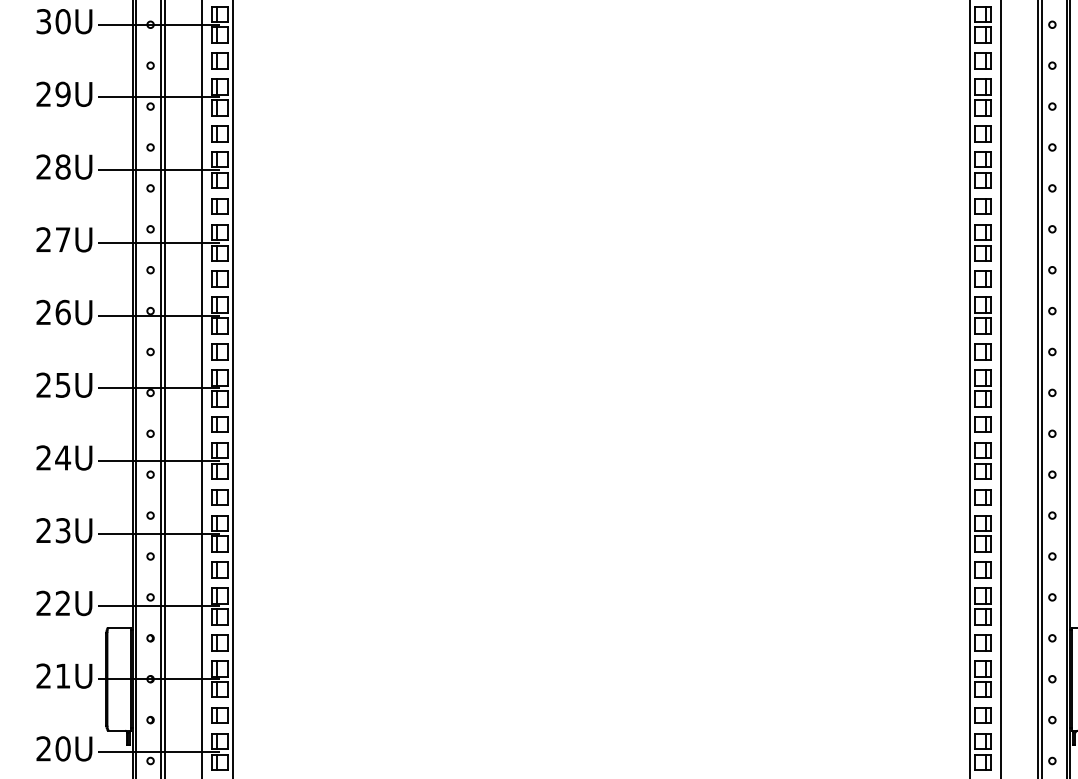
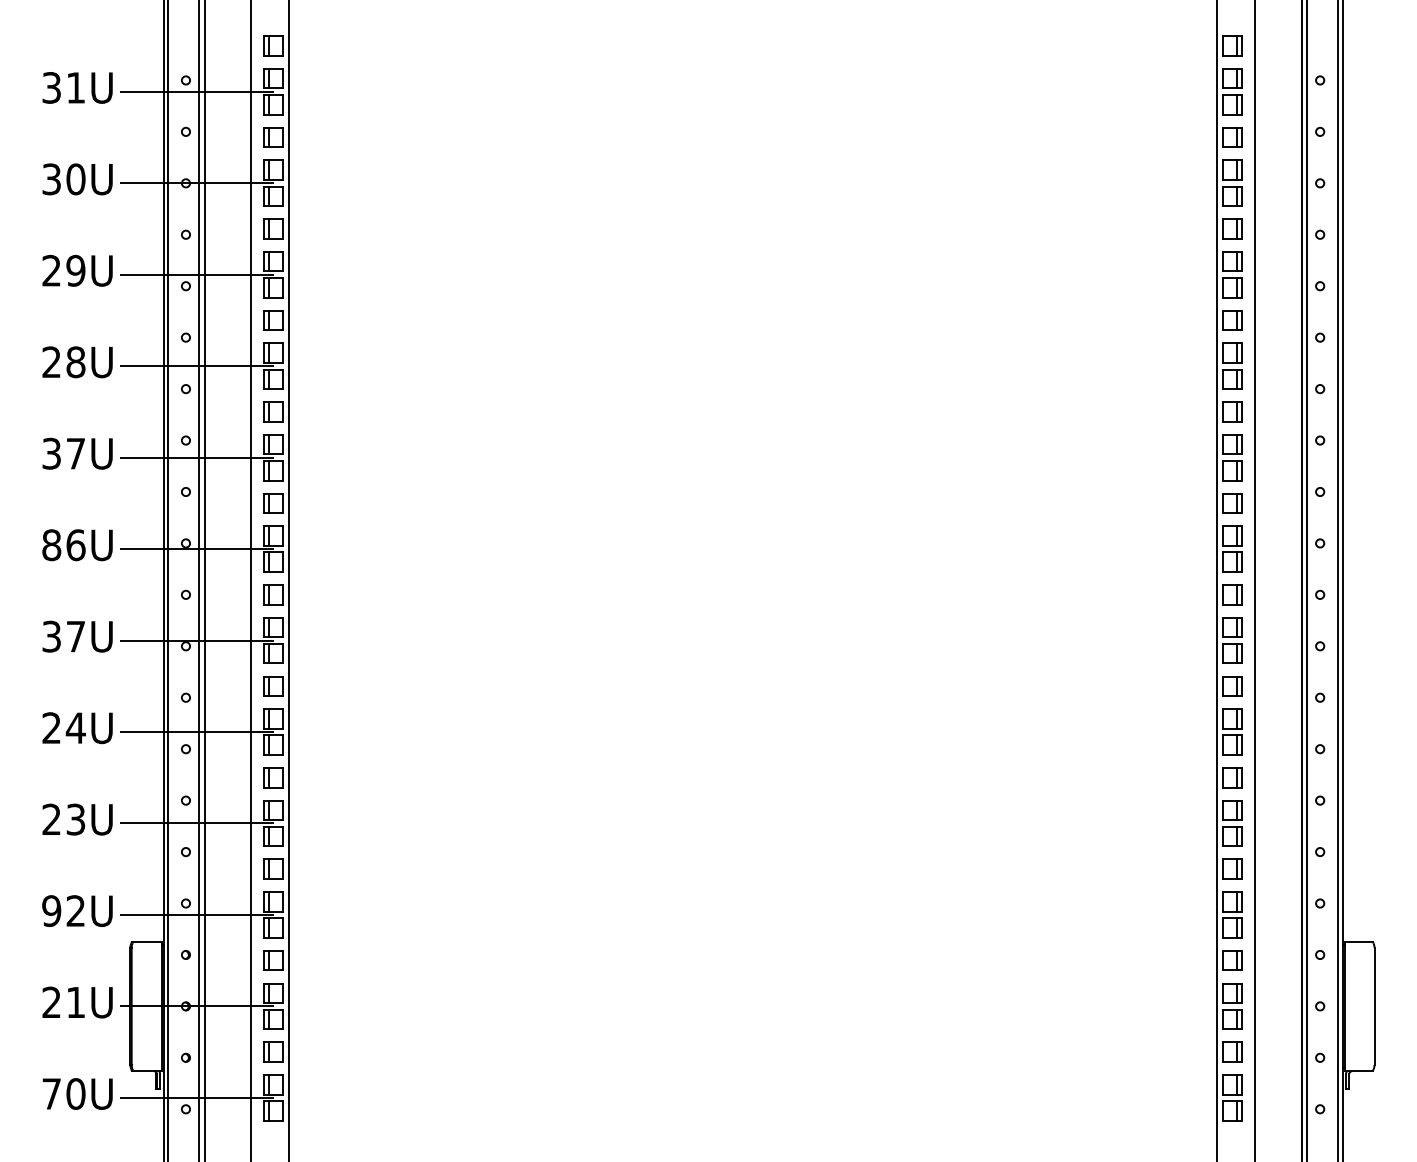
text: (43, 239) -> (51, 453), 27U -> 37U
text: (43, 312) -> (51, 545), 26U -> 86U
text: (53, 385) -> (63, 636), 25U -> 37U
text: (43, 603) -> (51, 911), 22U -> 92U
text: (43, 748) -> (51, 1093), 20U -> 70U

